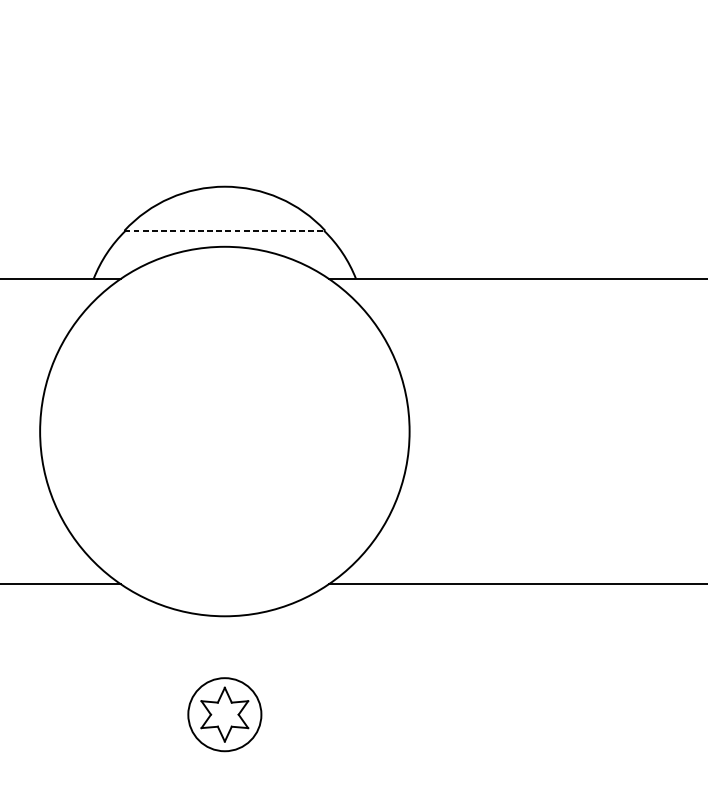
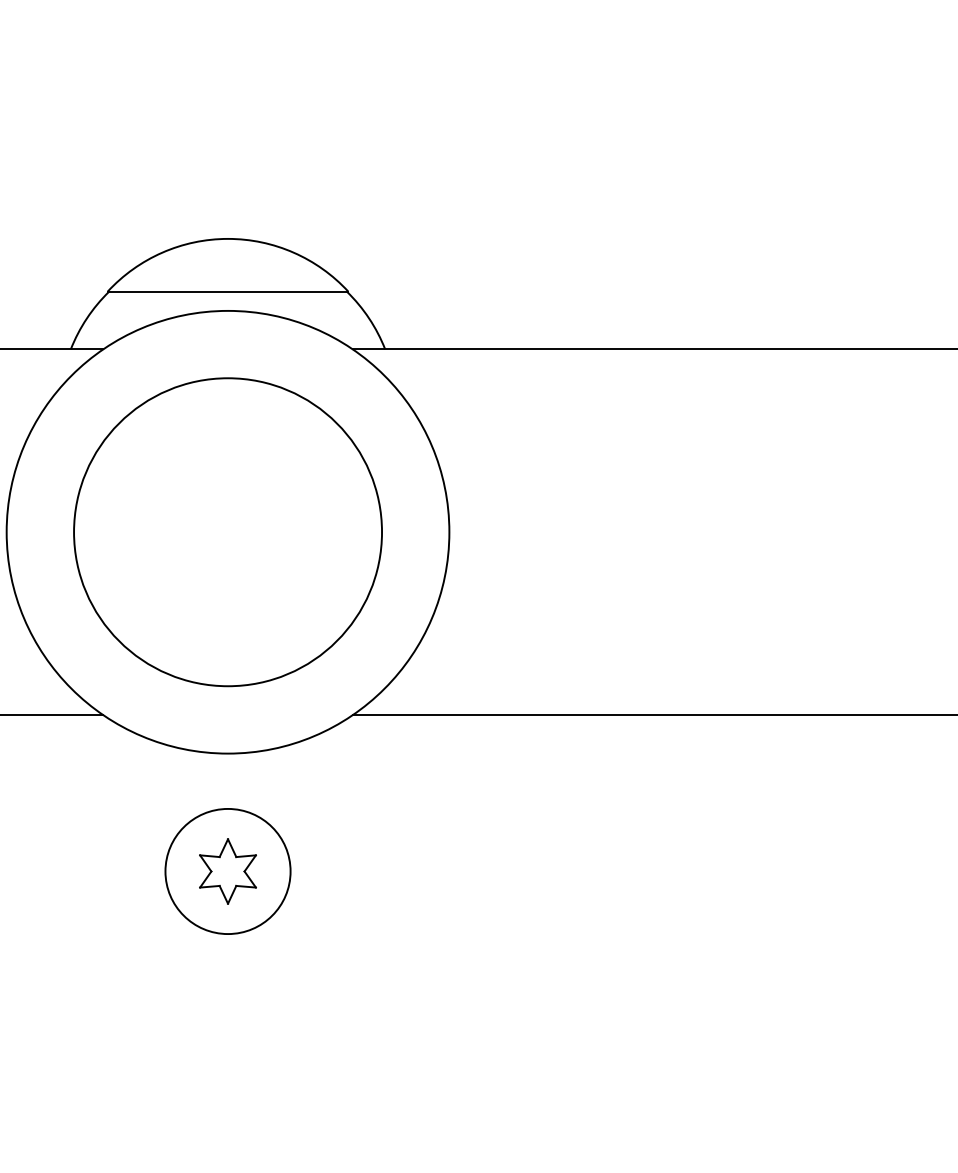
line: (225, 230) -> (228, 291), dashed -> solid
circle: (224, 431) -> (227, 532), added
circle: (224, 714) -> (227, 871), size x1.43

